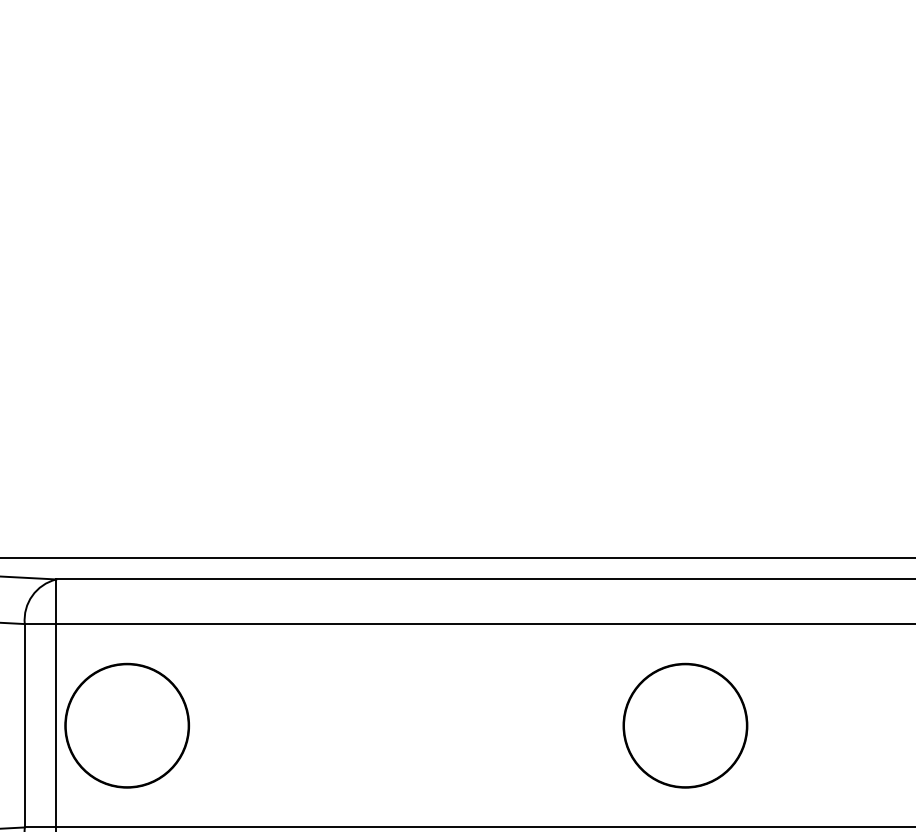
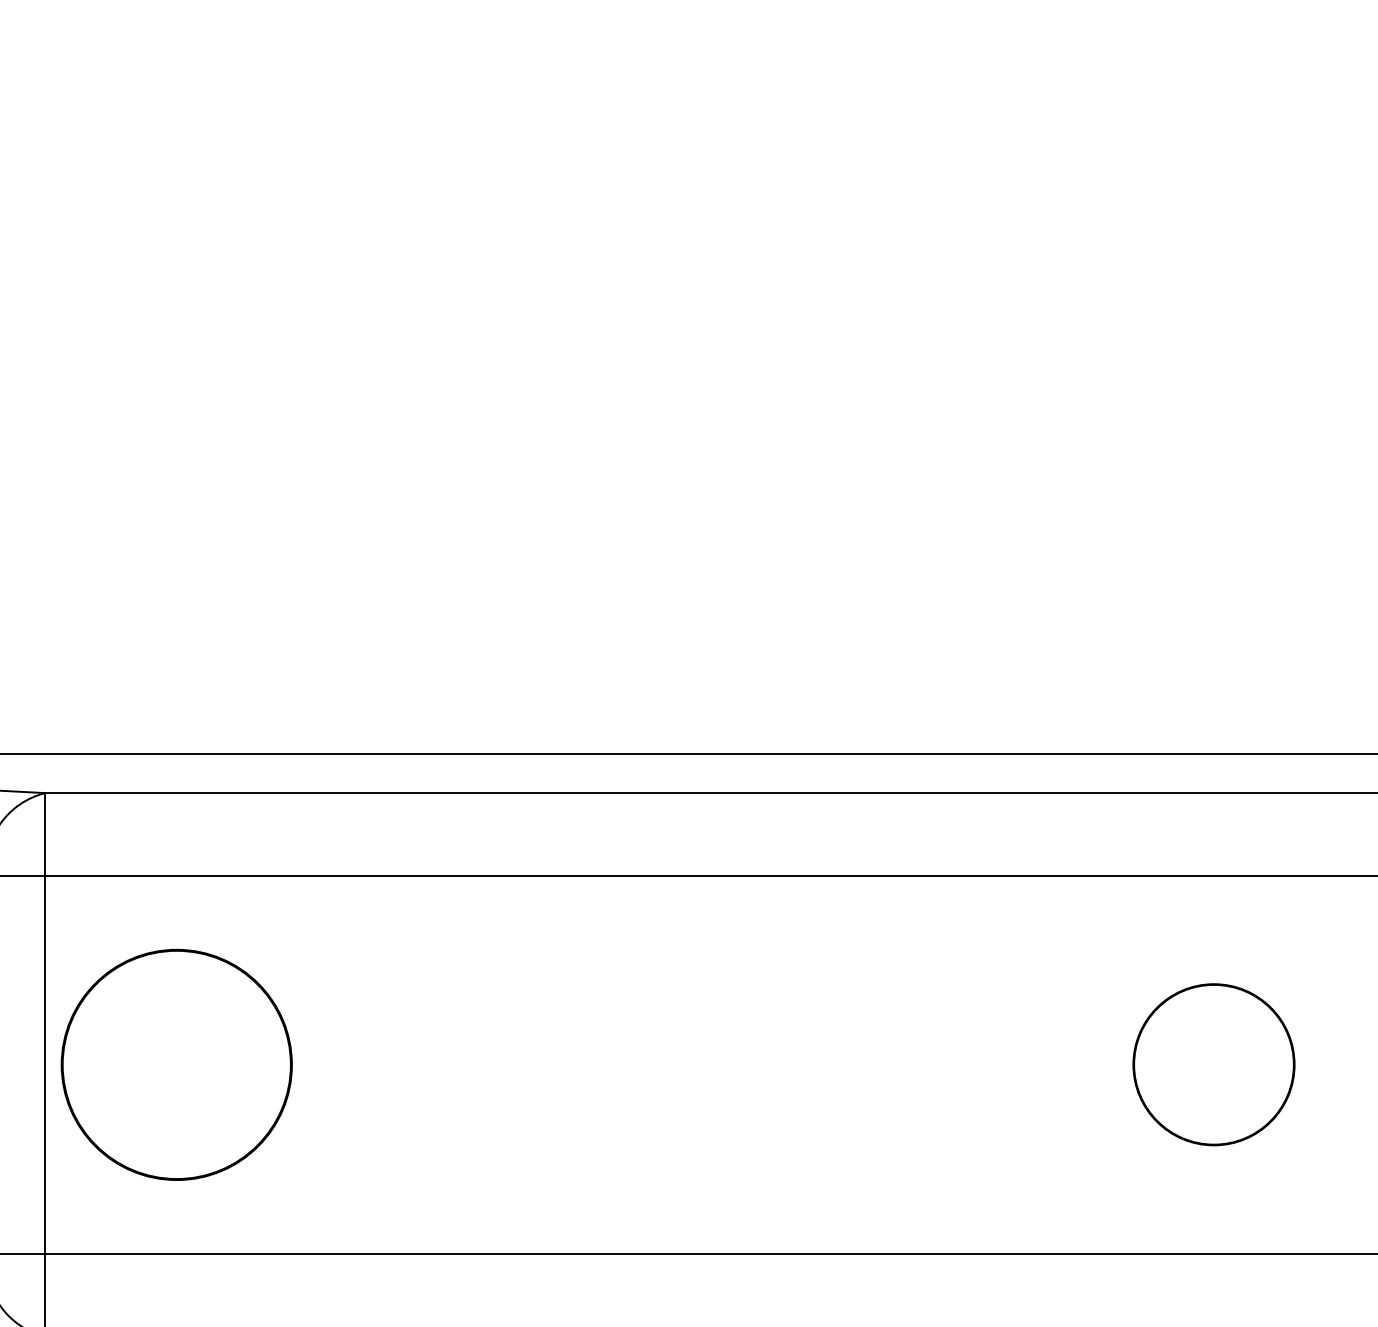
part: (685, 725) -> (1214, 1064), size x0.7

